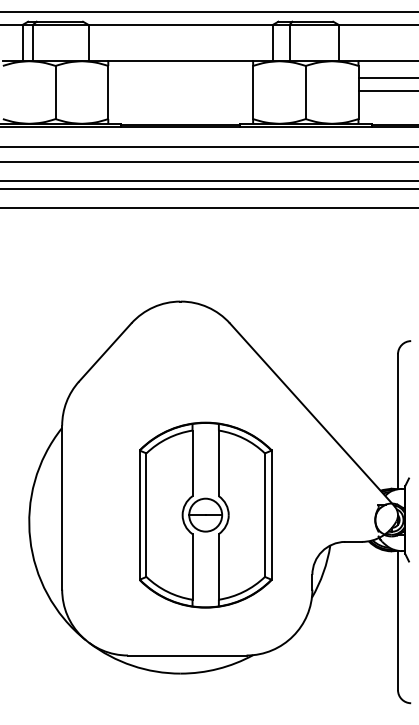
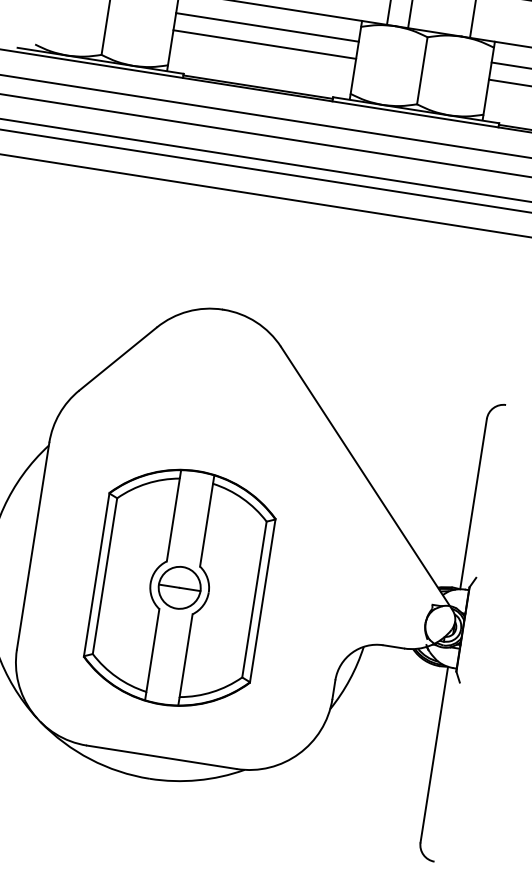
line: (180, 77) -> (267, 27), added
line: (180, 91) -> (264, 44), added
part: (205, 514) -> (179, 586), moved

